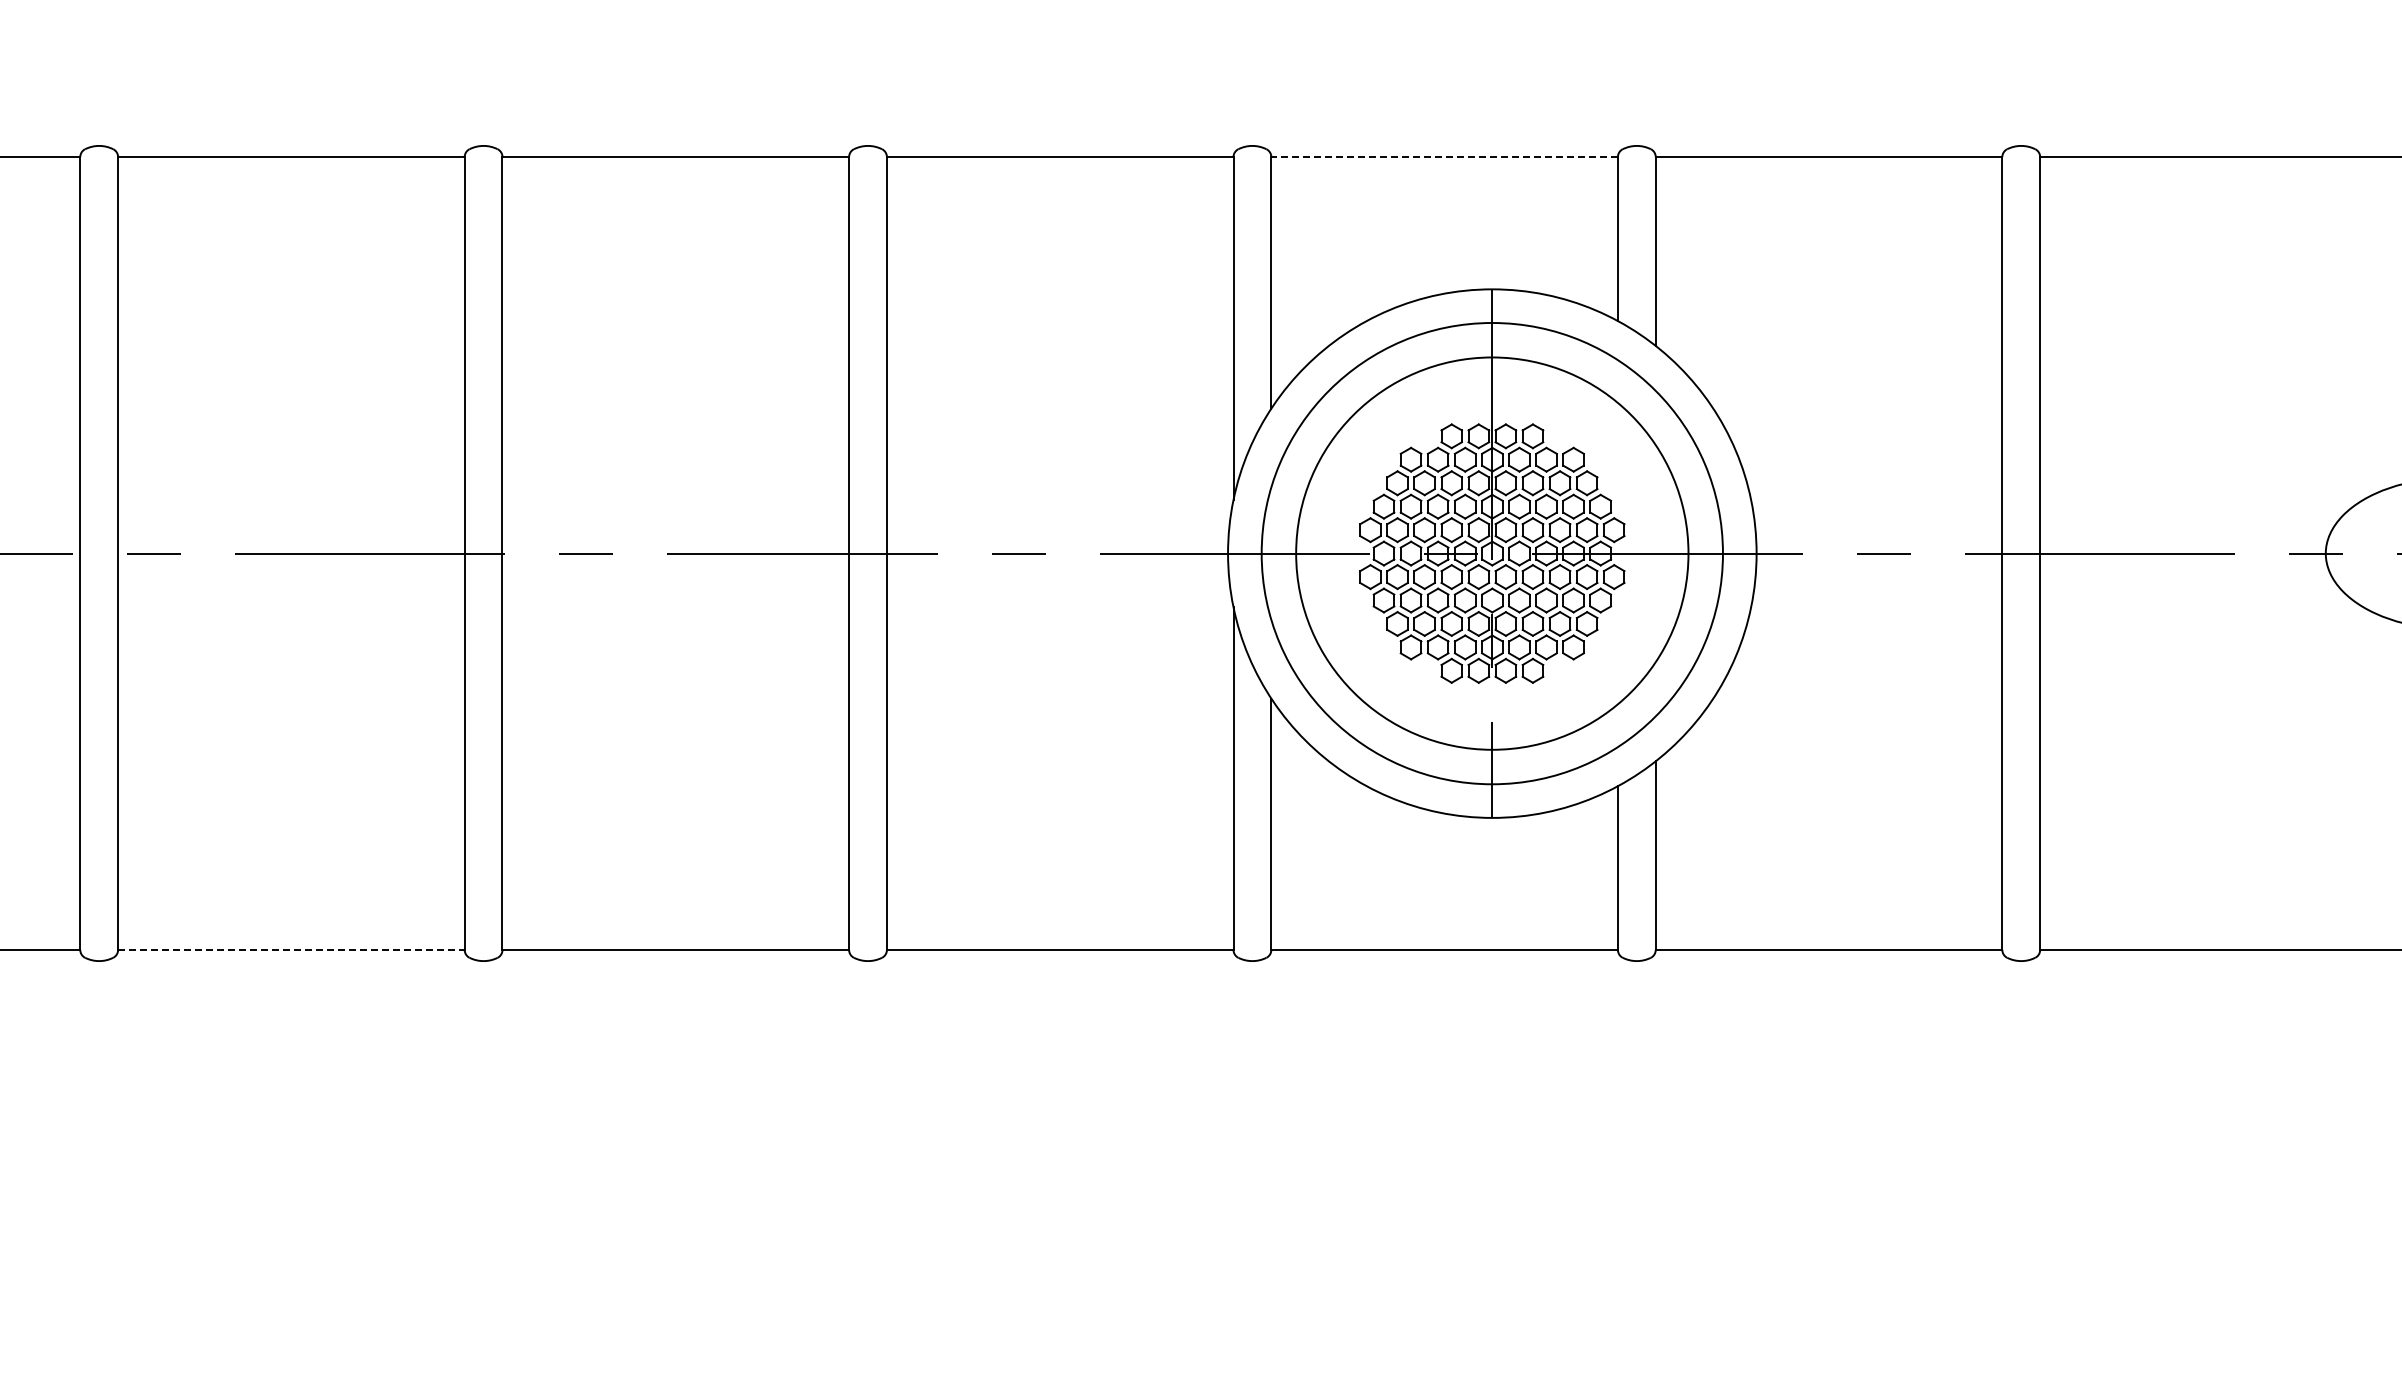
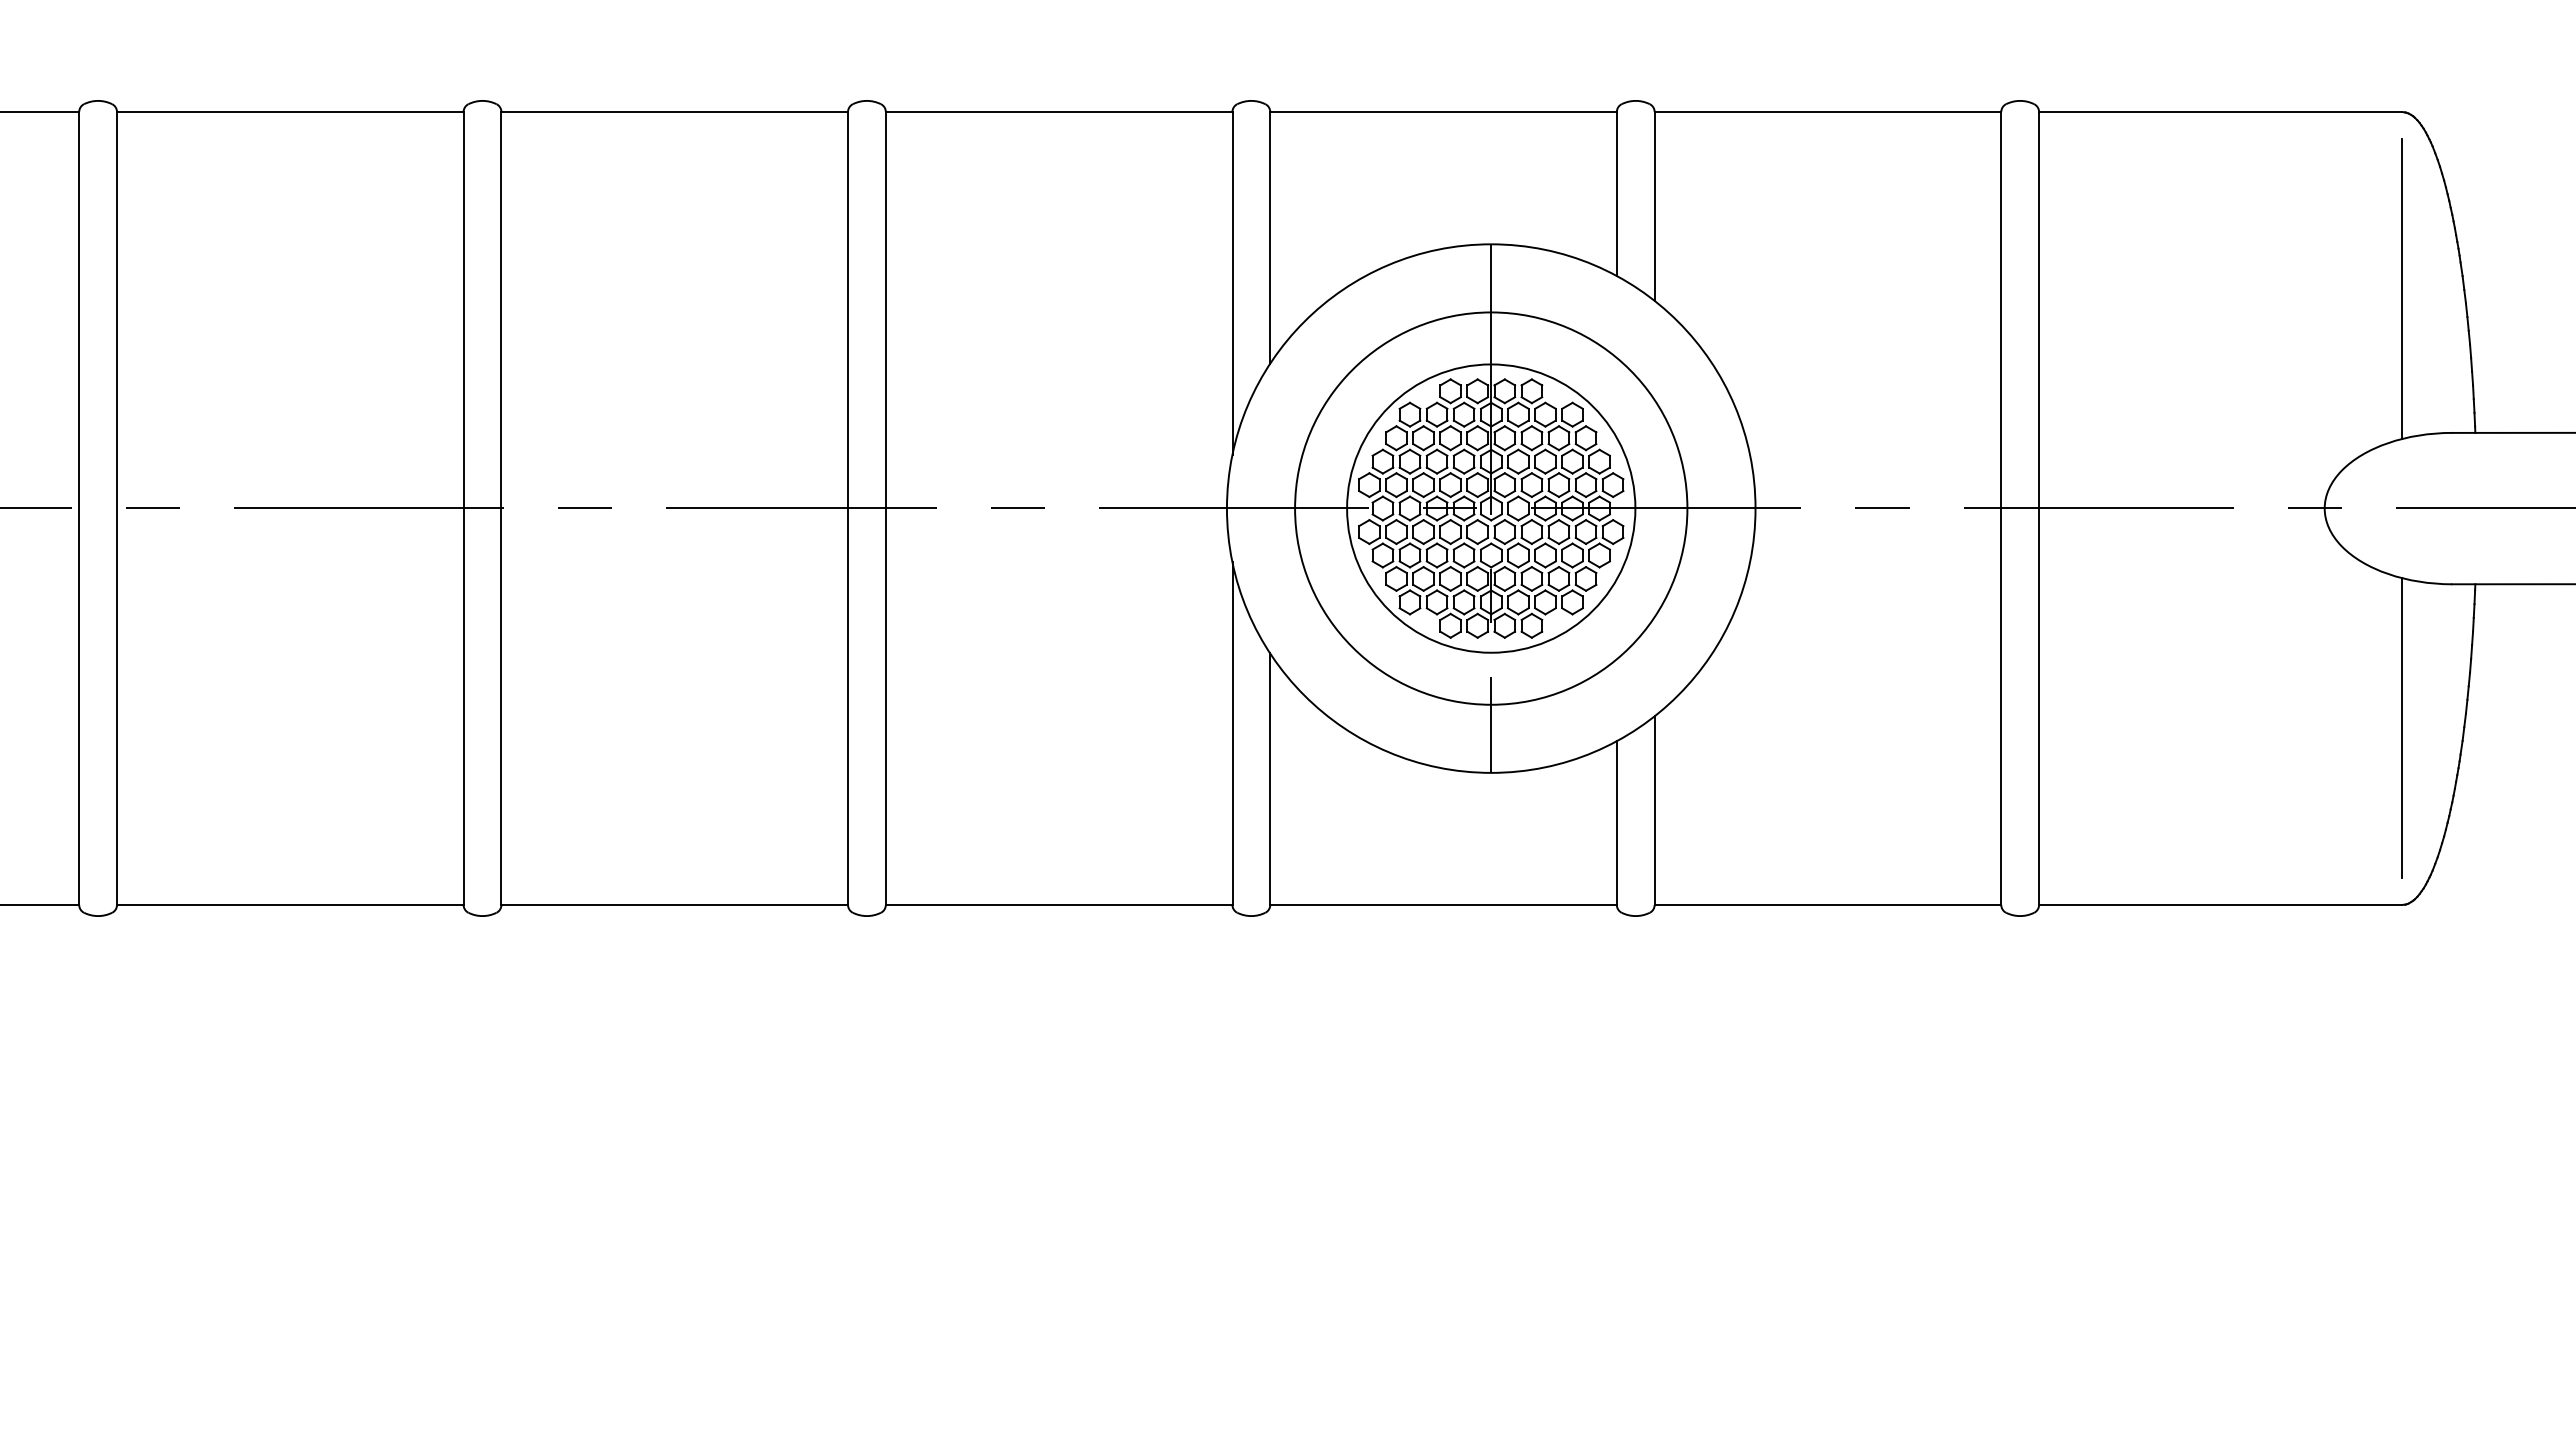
line: (1444, 157) -> (1443, 112), dashed -> solid
circle: (1492, 553) -> (1491, 508), size x0.62
line: (291, 949) -> (290, 904), dashed -> solid

